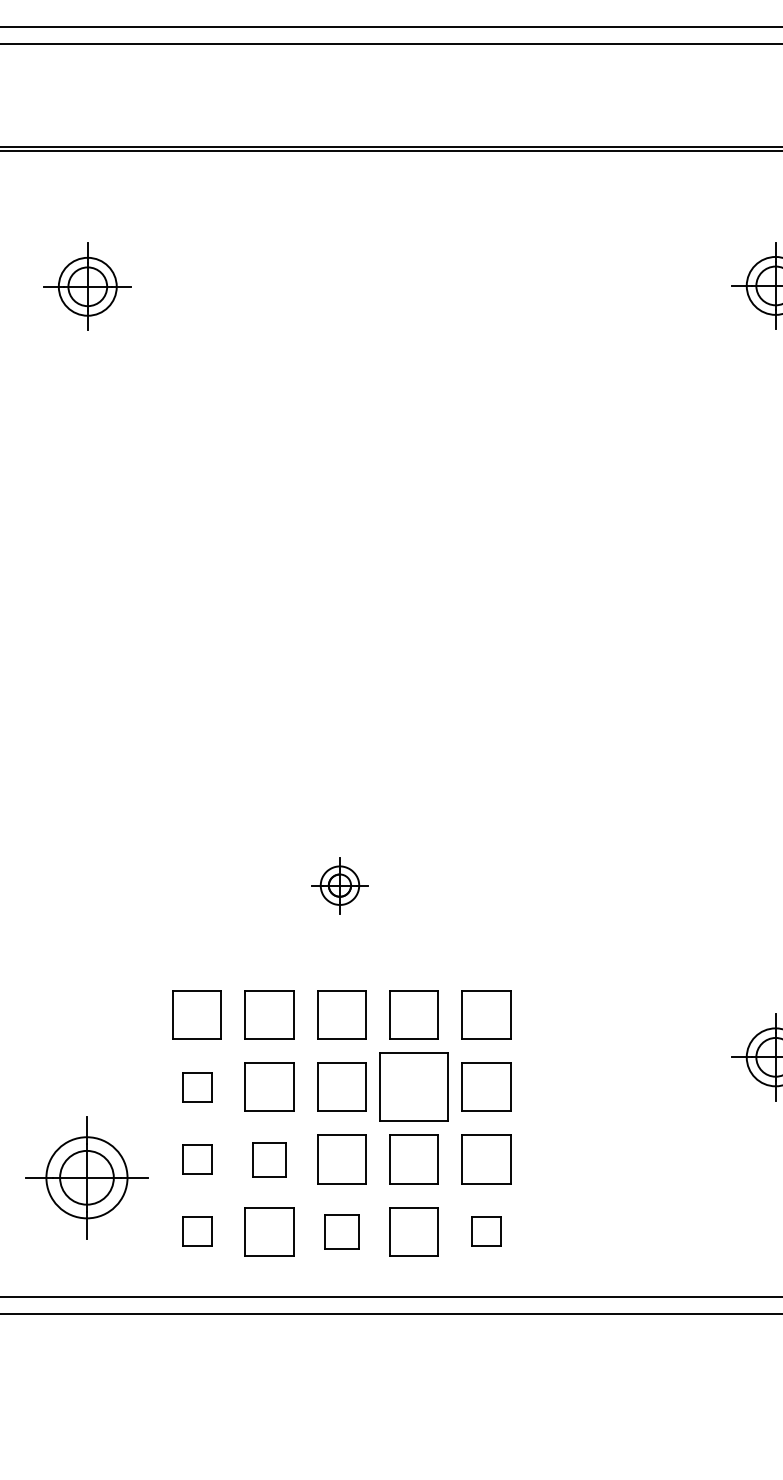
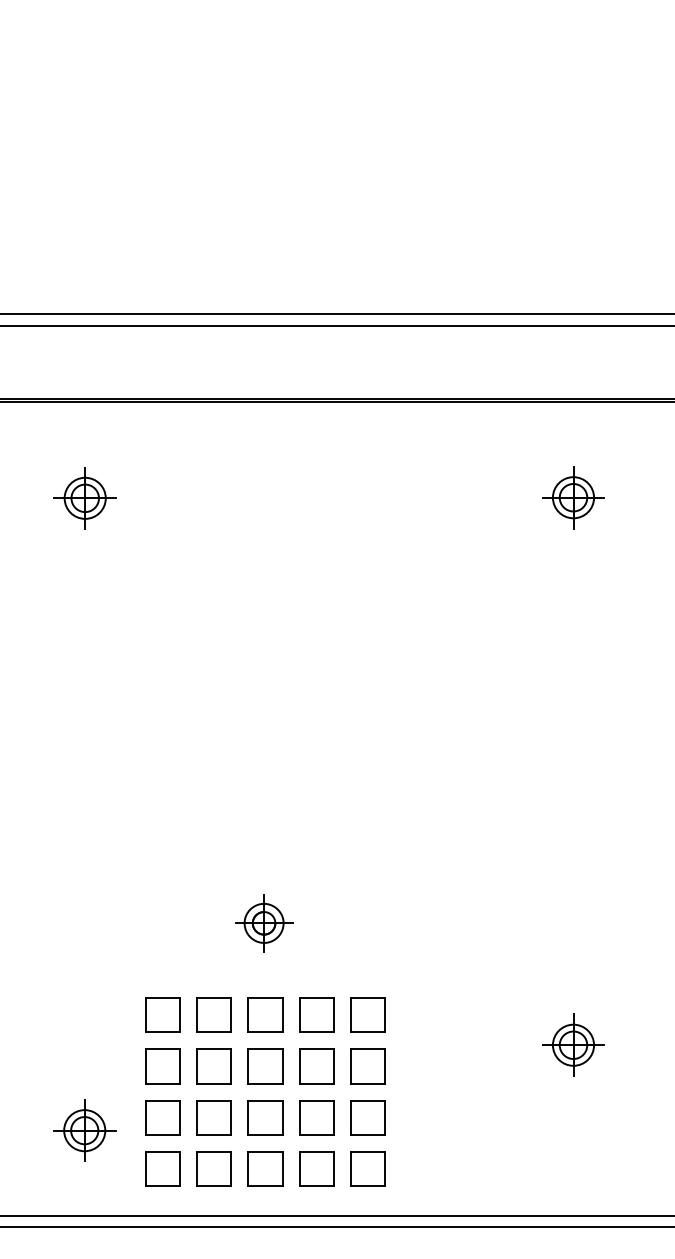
part: (340, 885) -> (264, 923), size x1.43
part: (196, 1087) -> (162, 1066), size x1.67
part: (413, 1087) -> (316, 1066), size x0.71
part: (196, 1159) -> (162, 1117), size x1.67
part: (268, 1159) -> (213, 1117), size x1.43
part: (86, 1177) -> (84, 1130), size x0.71
part: (196, 1230) -> (162, 1168), size x1.67
part: (341, 1230) -> (265, 1168), size x1.43
part: (485, 1230) -> (367, 1168), size x1.67

